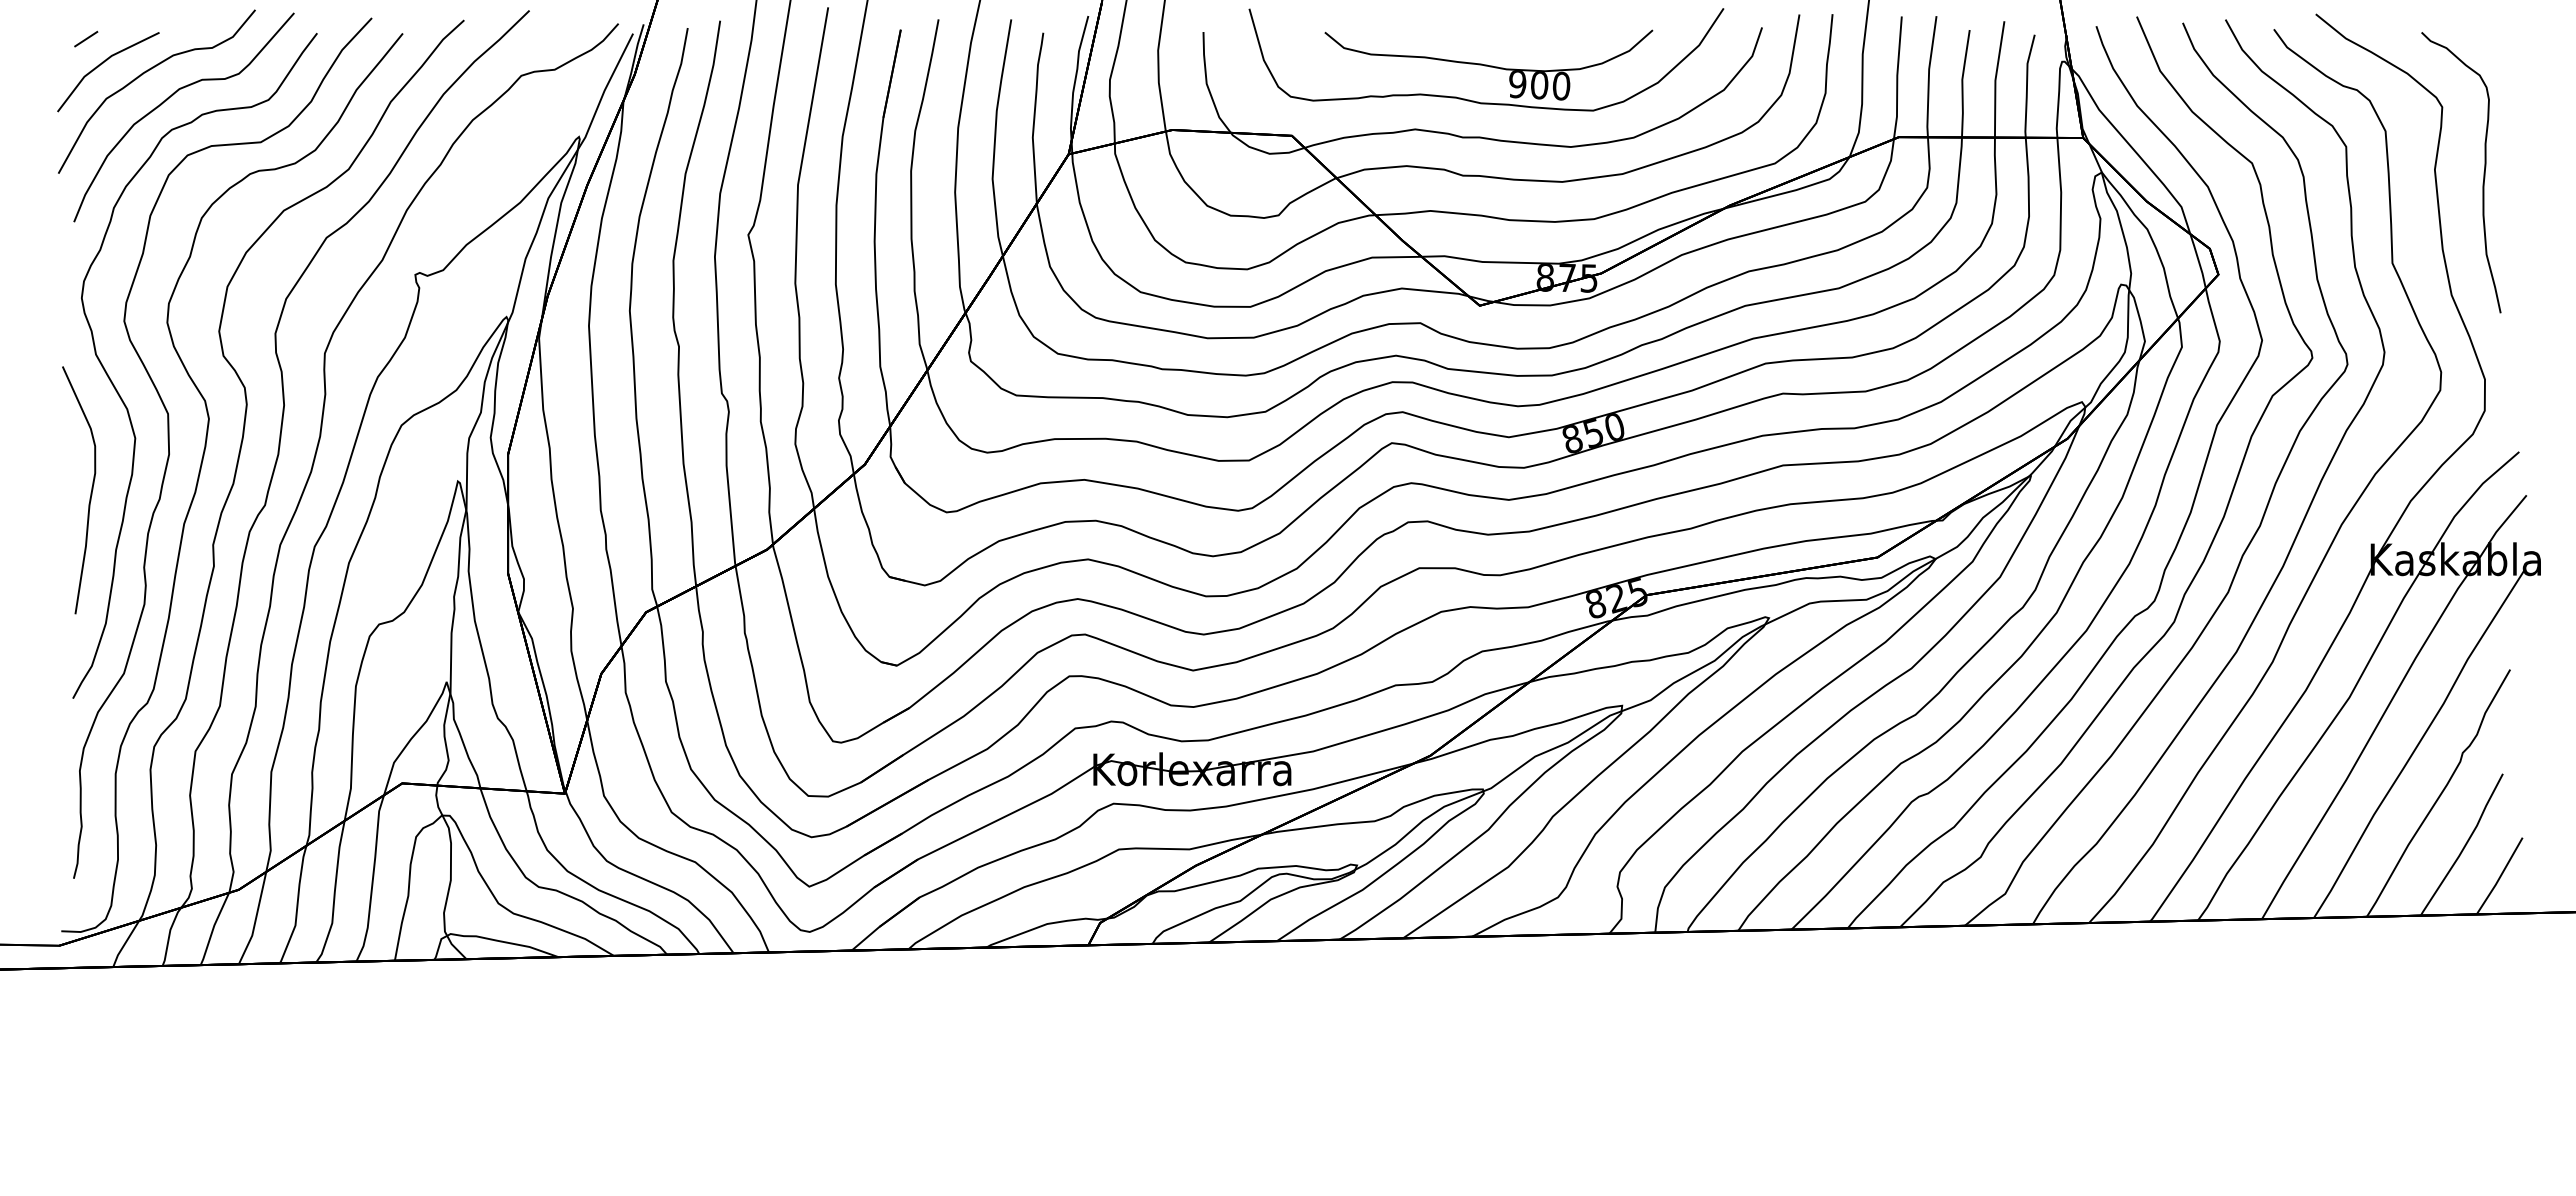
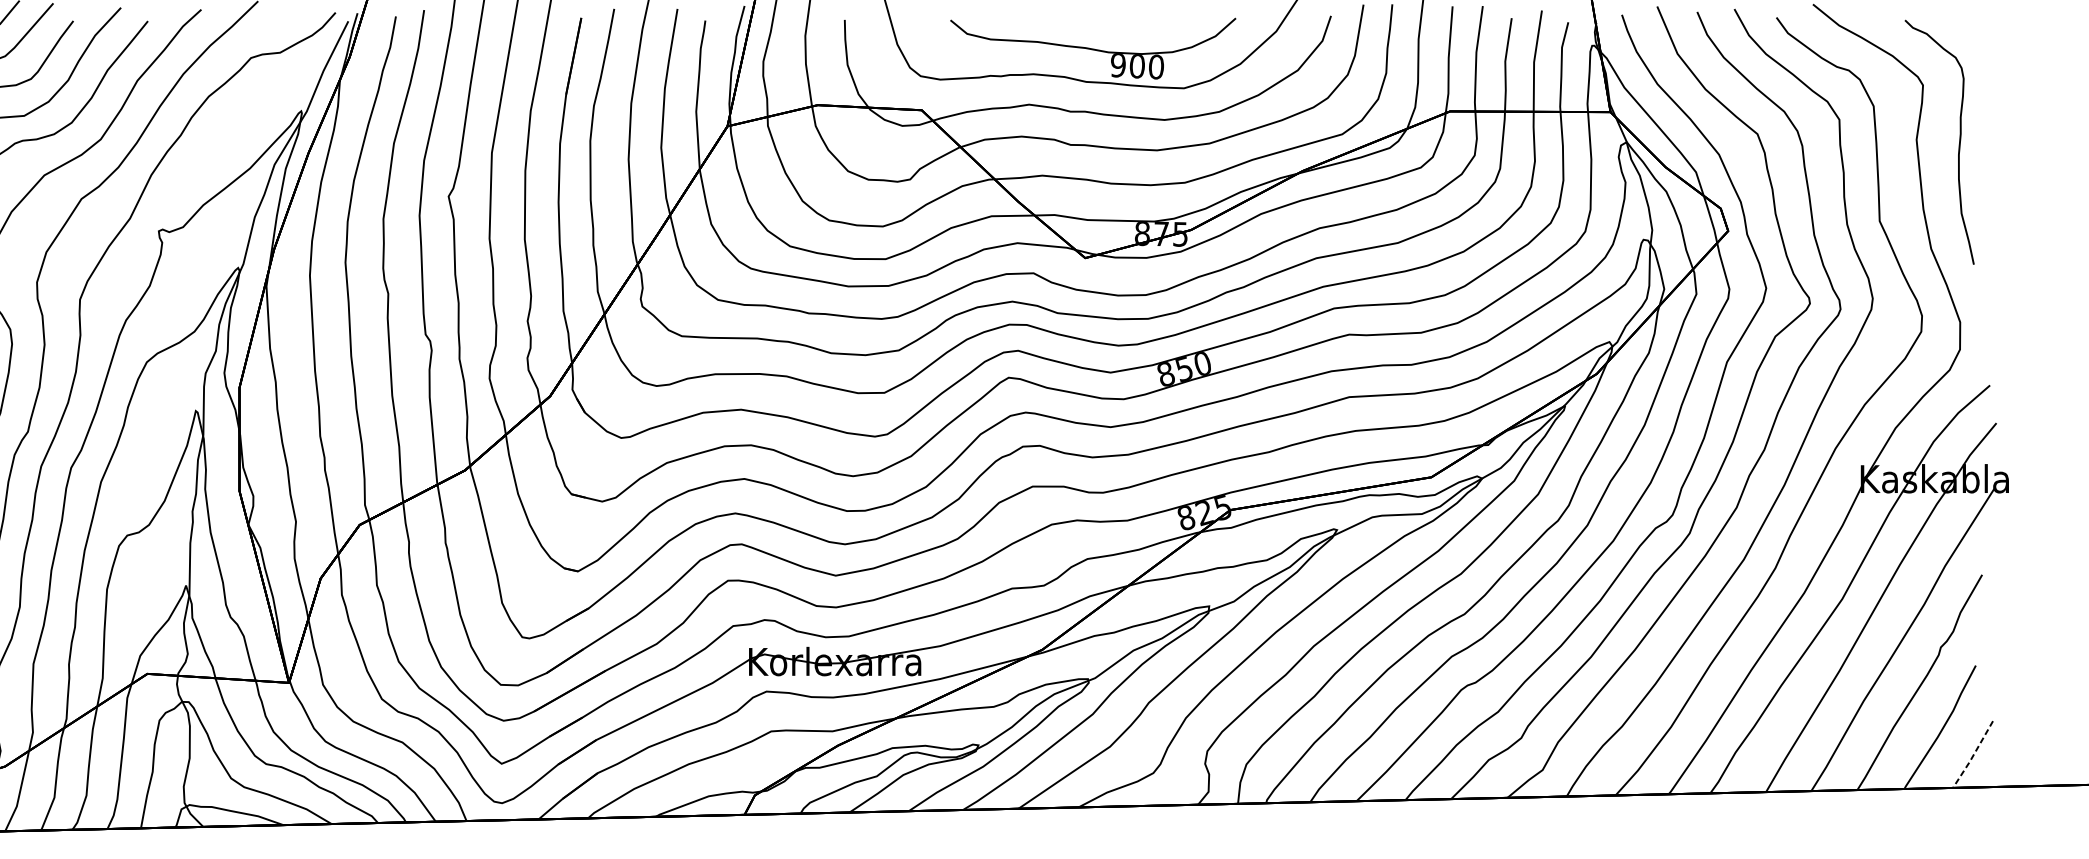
line: (2500, 877) -> (1973, 755), solid -> dashed

